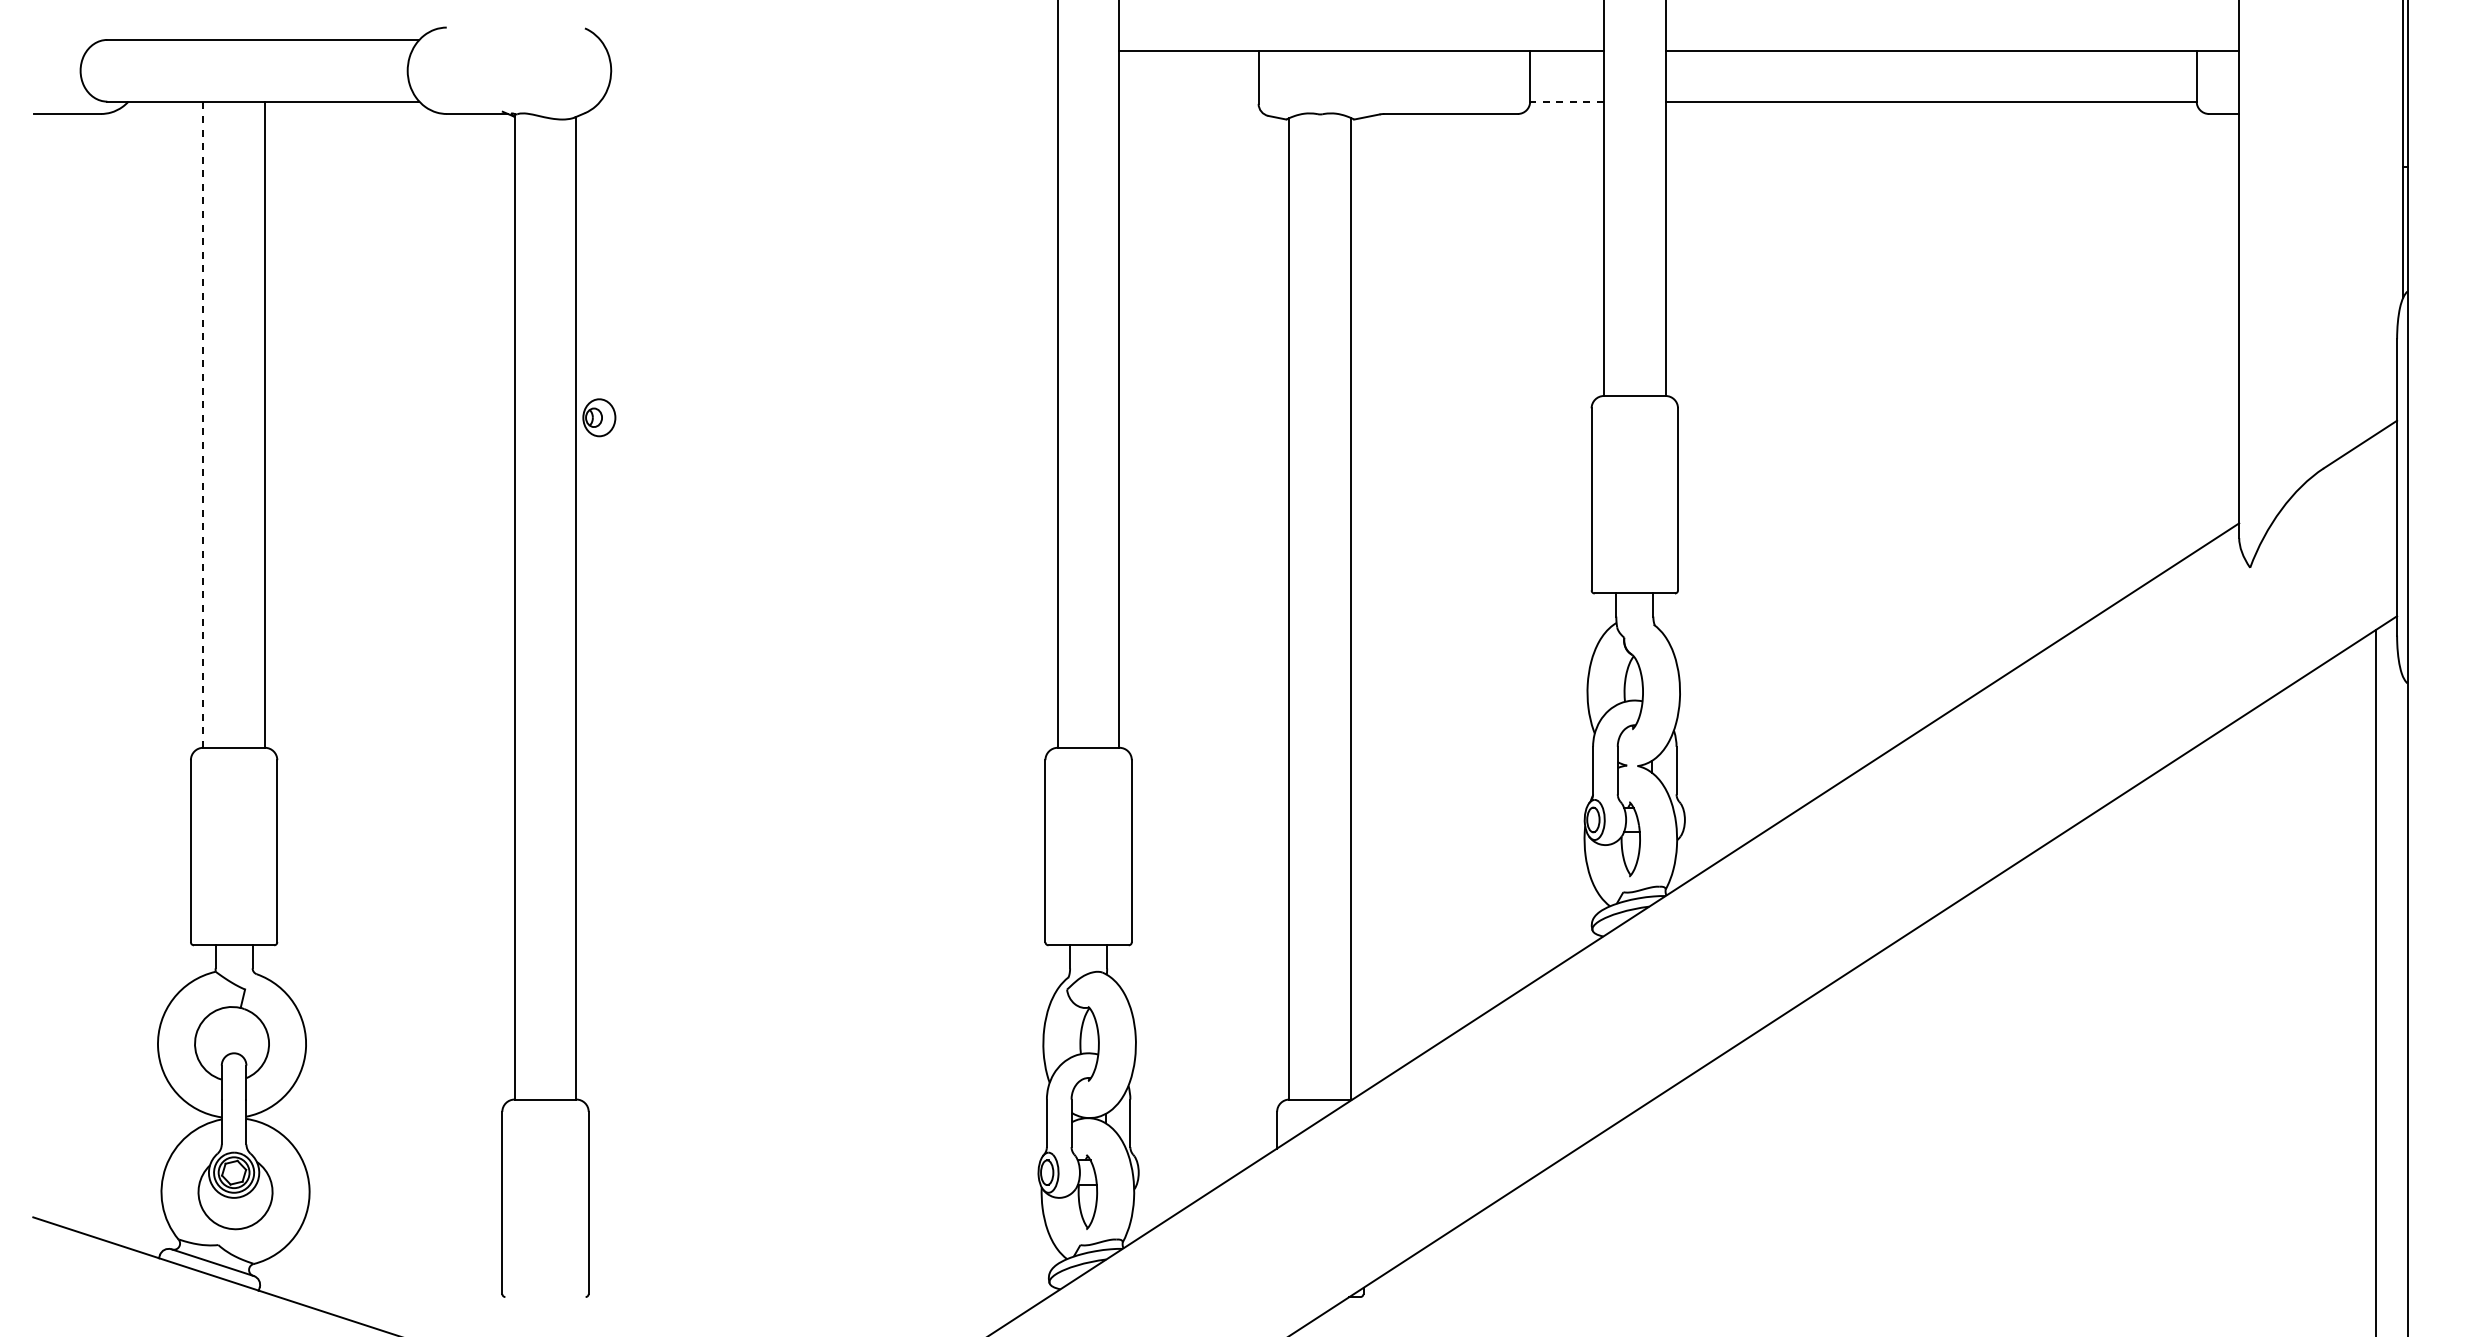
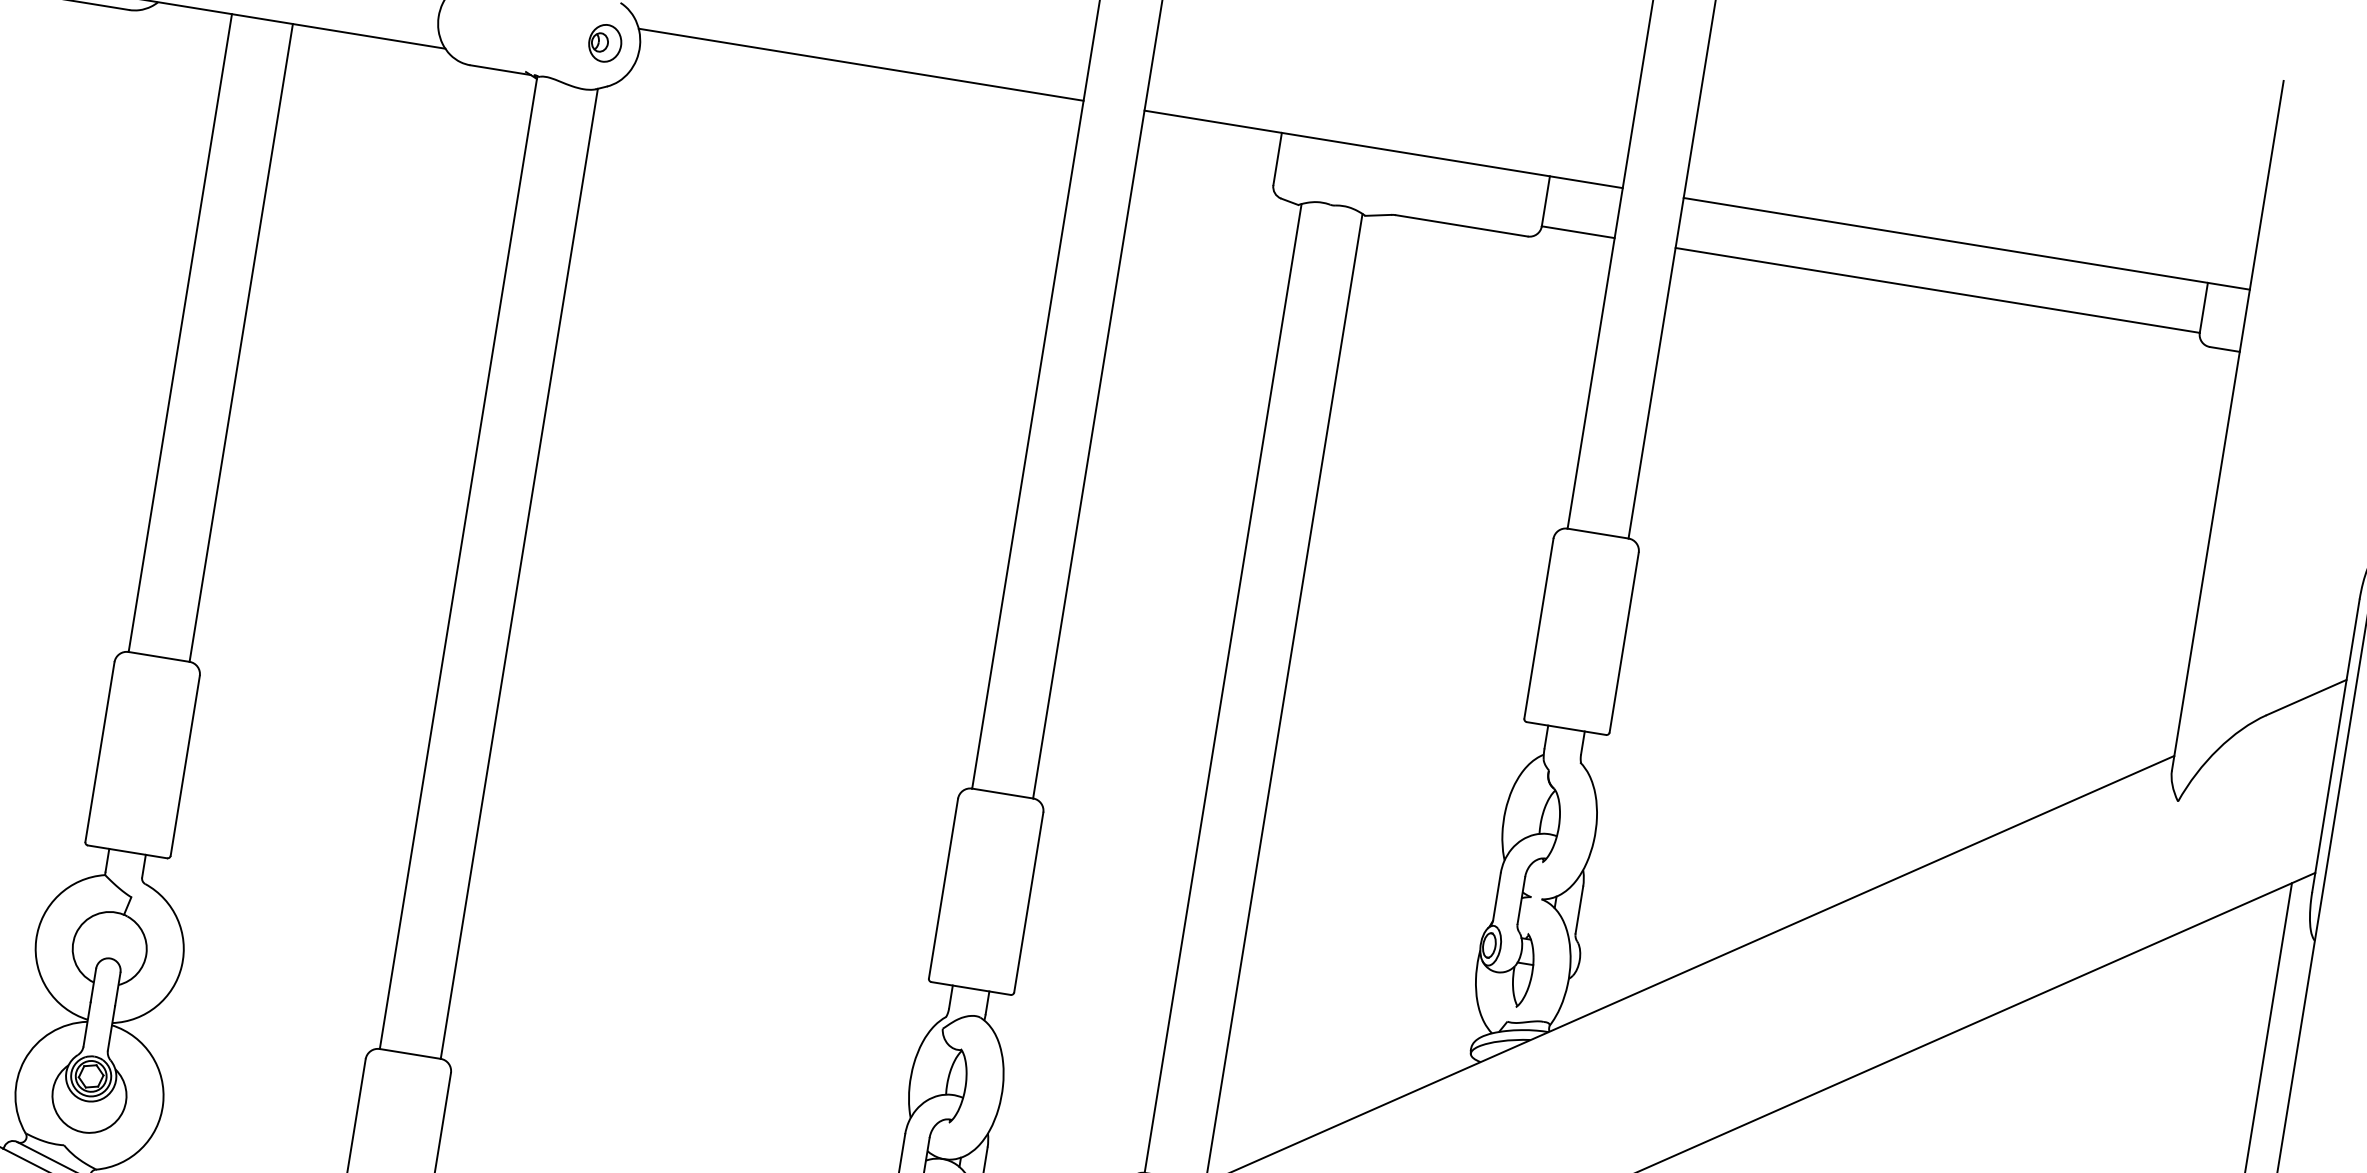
line: (832, 51) -> (861, 65), added
line: (1567, 101) -> (1578, 232), dashed -> solid
part: (599, 417) -> (605, 43), moved
line: (203, 424) -> (180, 332), dashed -> solid

